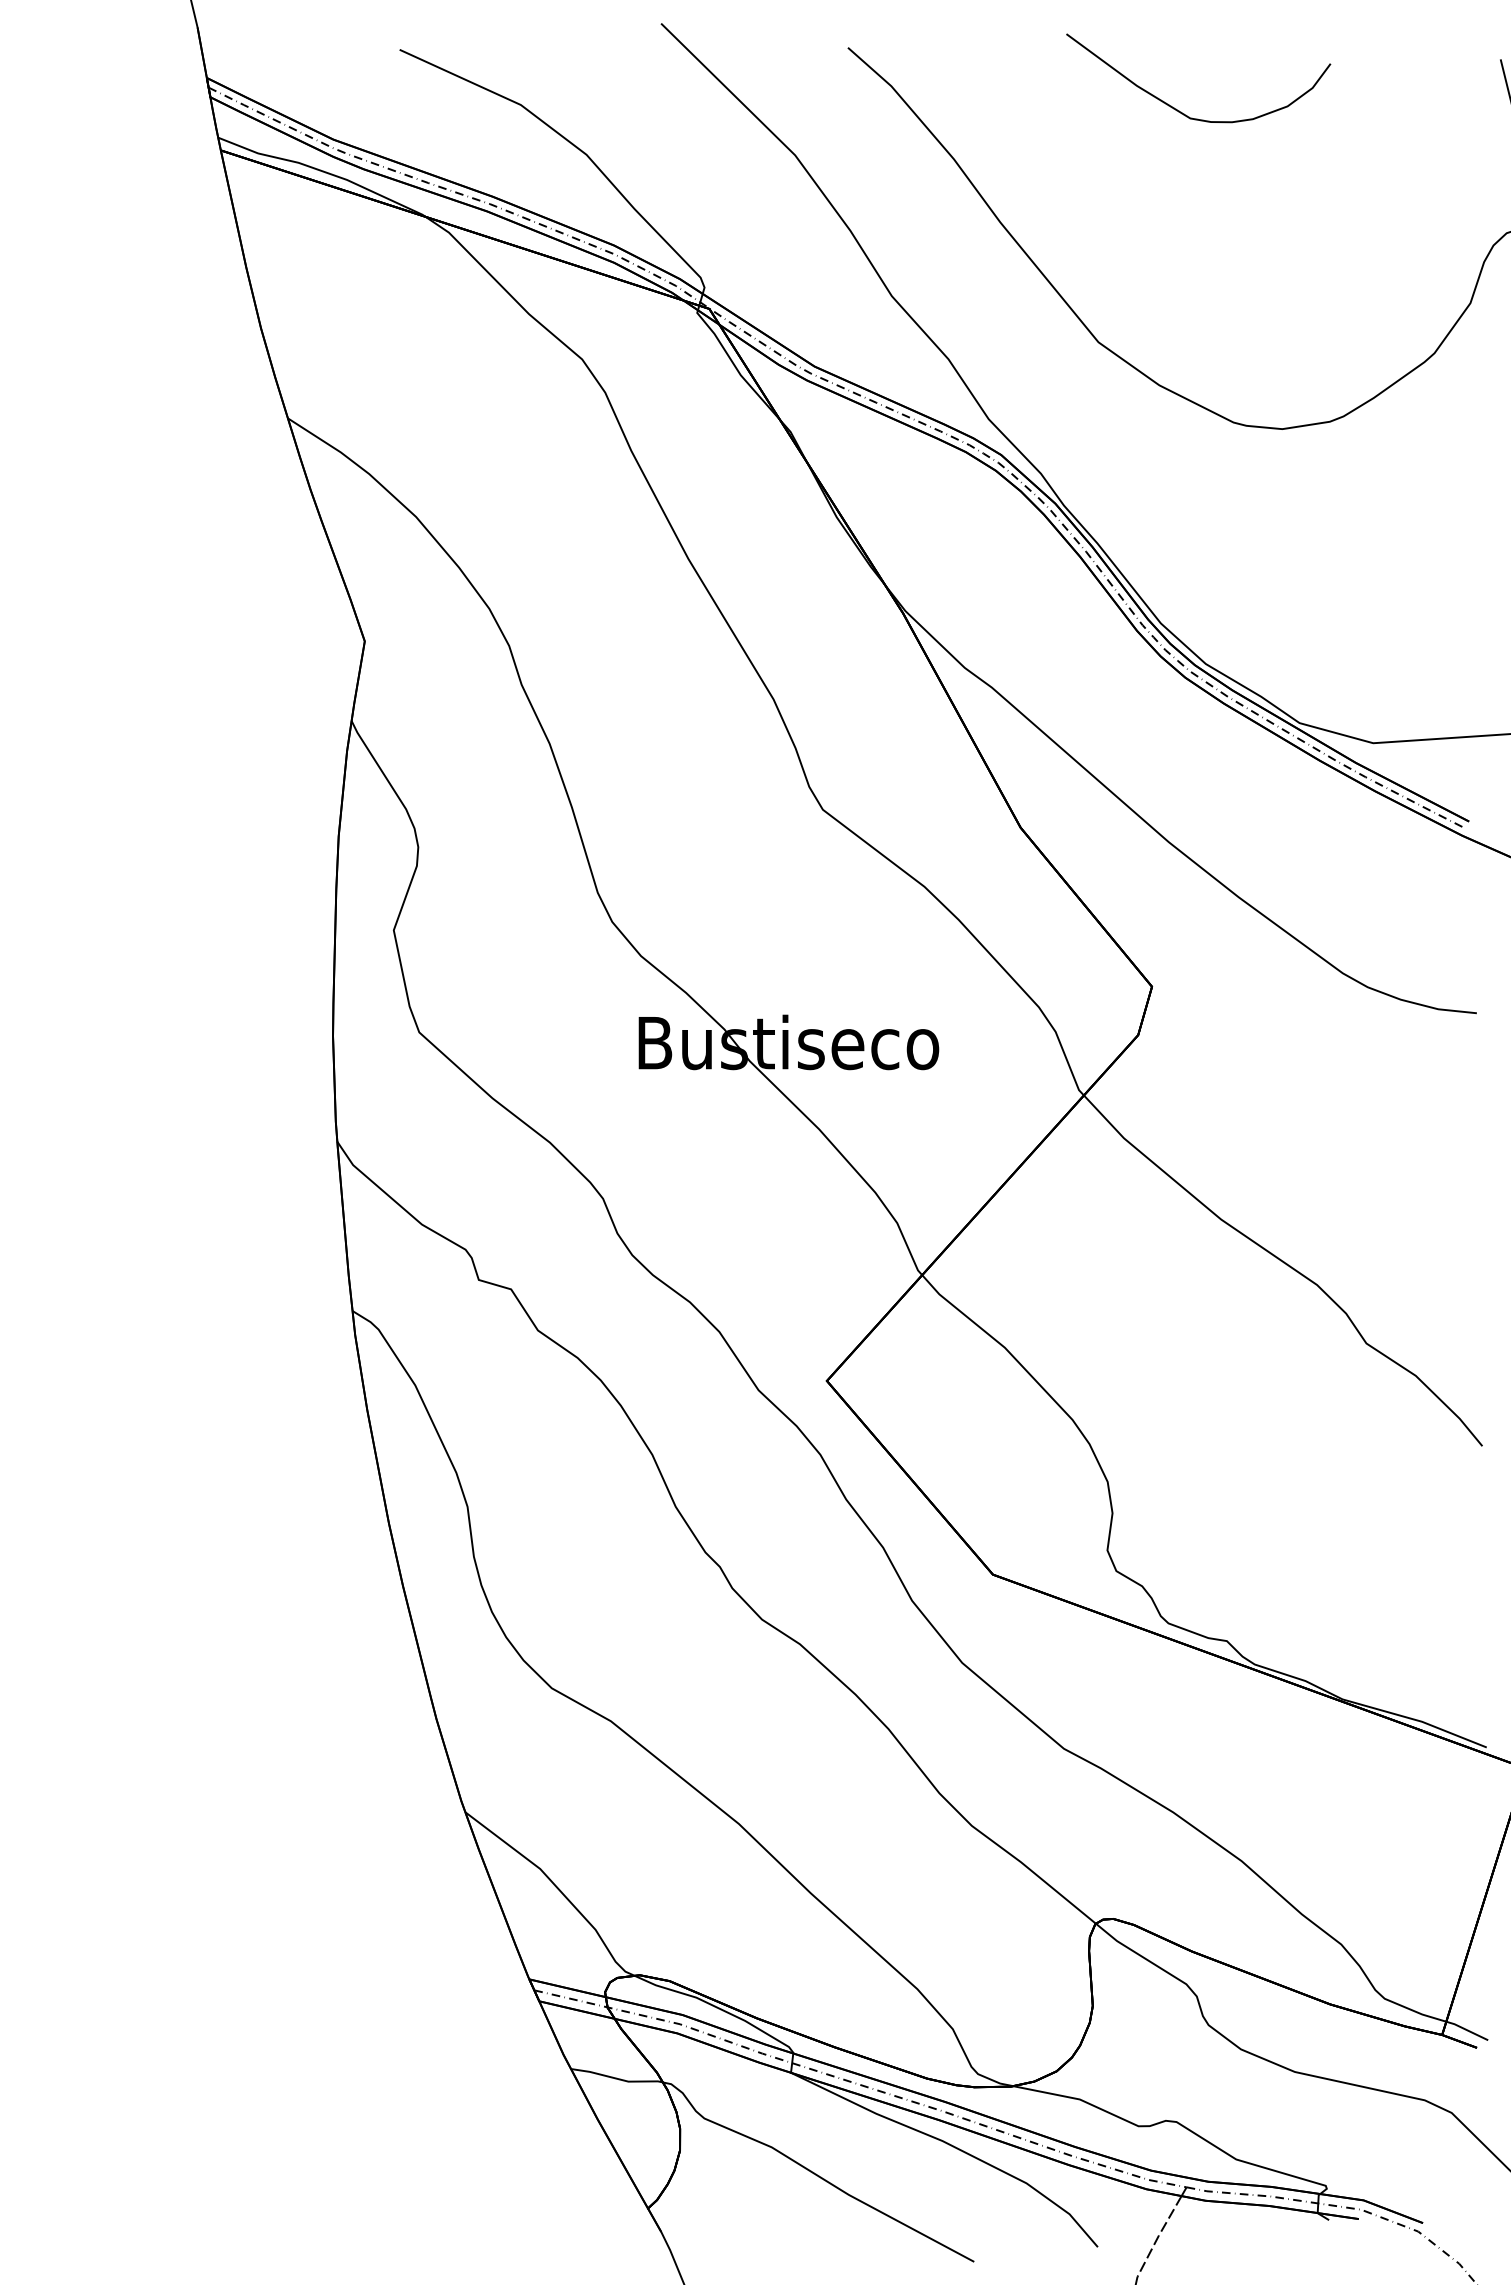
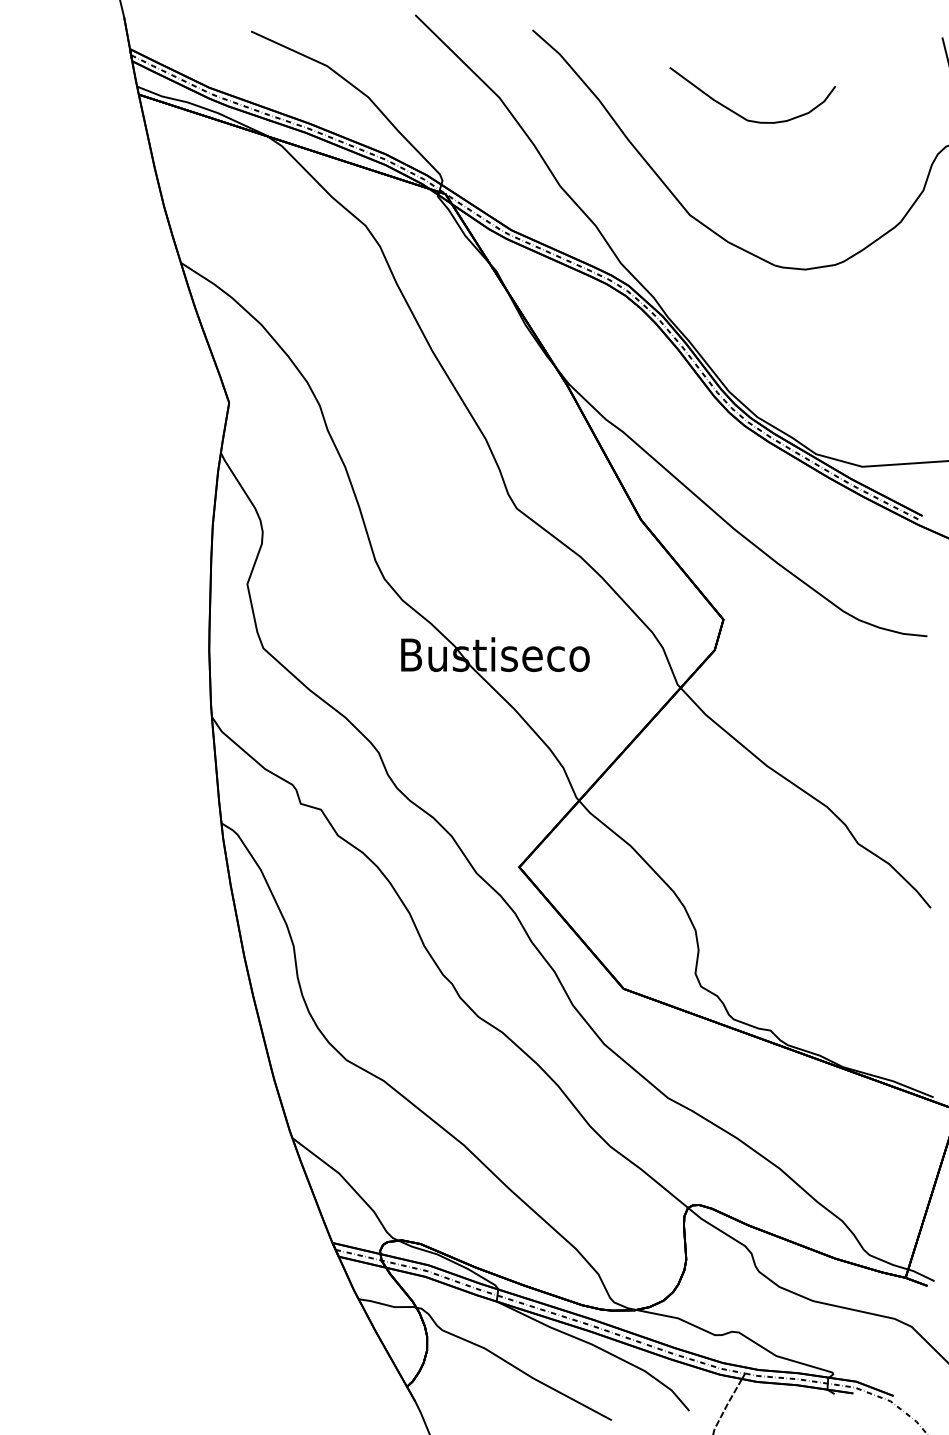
curve: (1175, 107) -> (738, 113), moved

